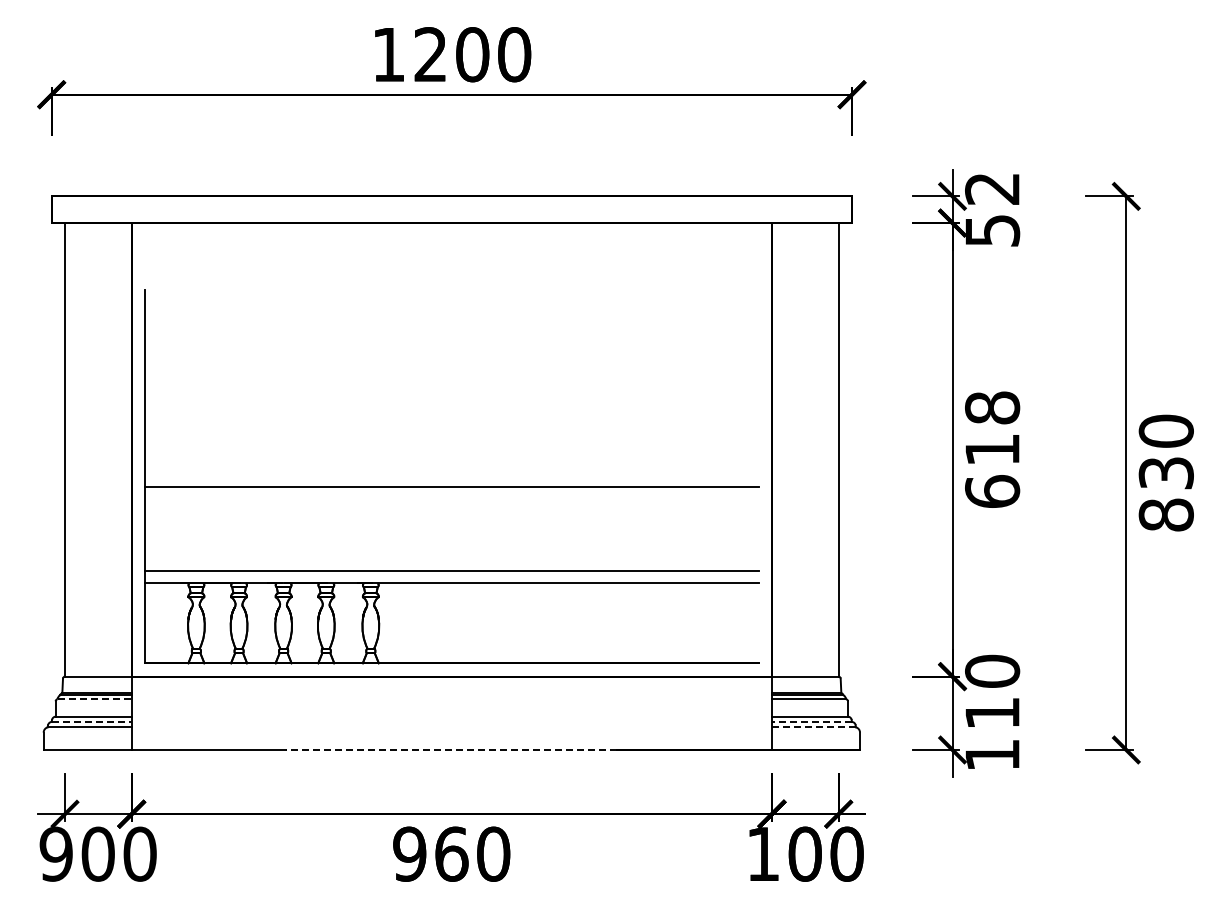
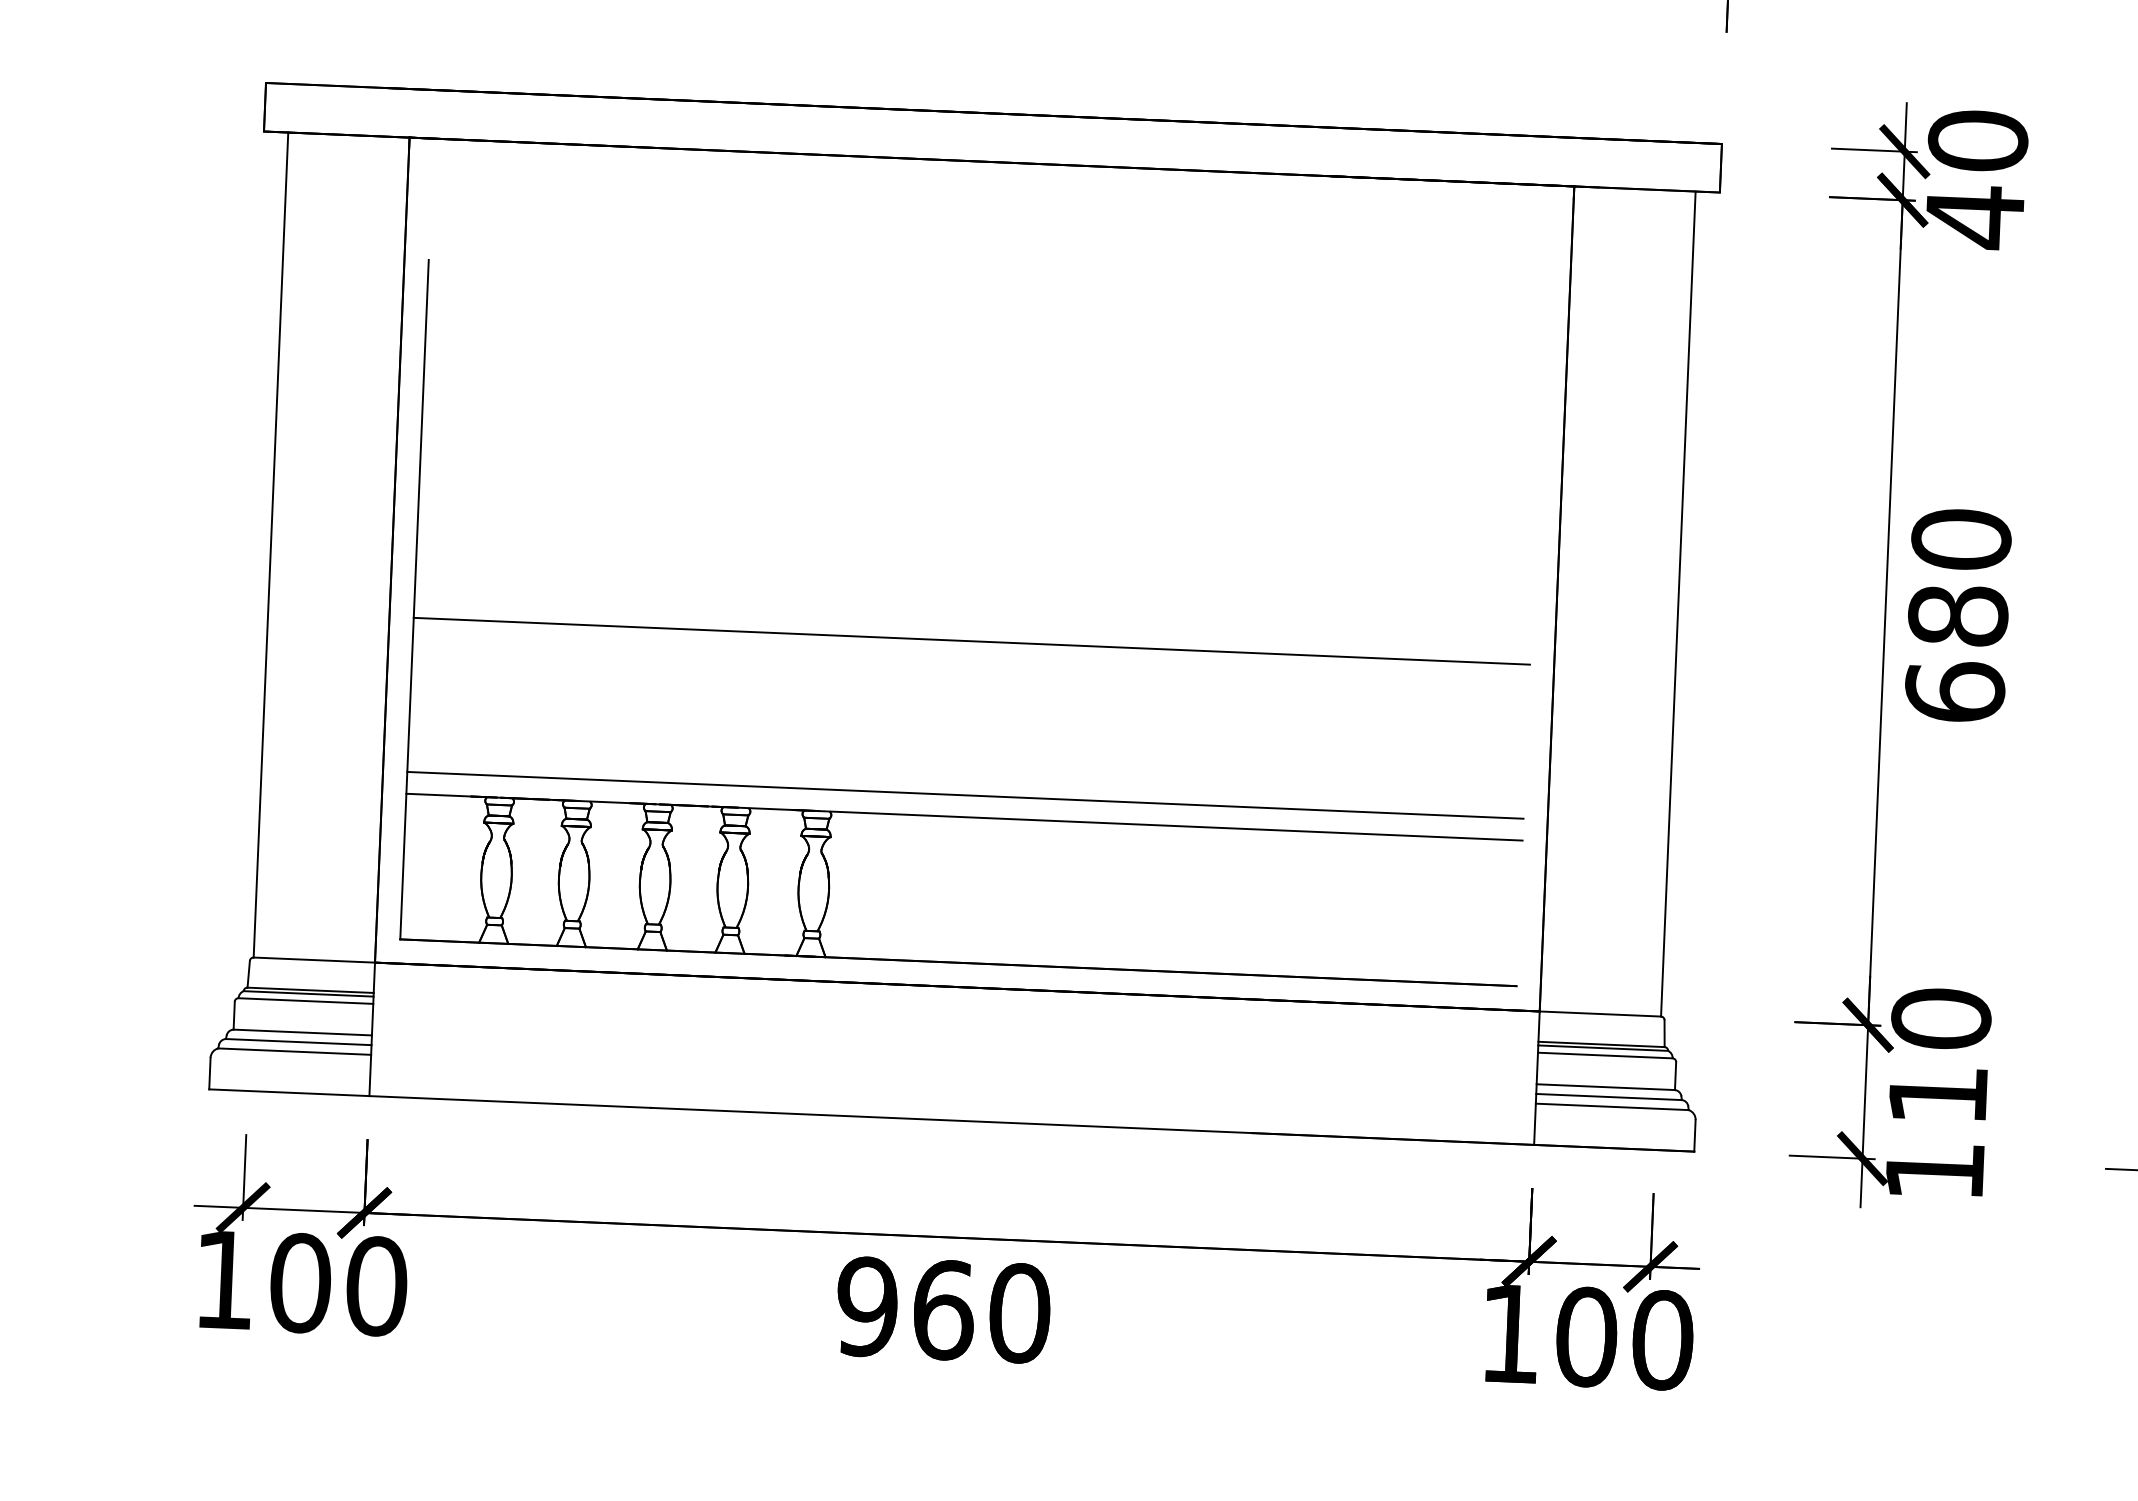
text: (992, 210) -> (1976, 180), 52 -> 40
text: (992, 428) -> (1959, 576), 618 -> 680
line: (95, 699) -> (307, 1001), dashed -> solid
line: (92, 721) -> (300, 1041), dashed -> solid
line: (811, 721) -> (1608, 1096), dashed -> solid
line: (813, 727) -> (1611, 1107), dashed -> solid
line: (451, 749) -> (951, 1119), dashed -> solid
text: (55, 853) -> (222, 1278), 900 -> 100

